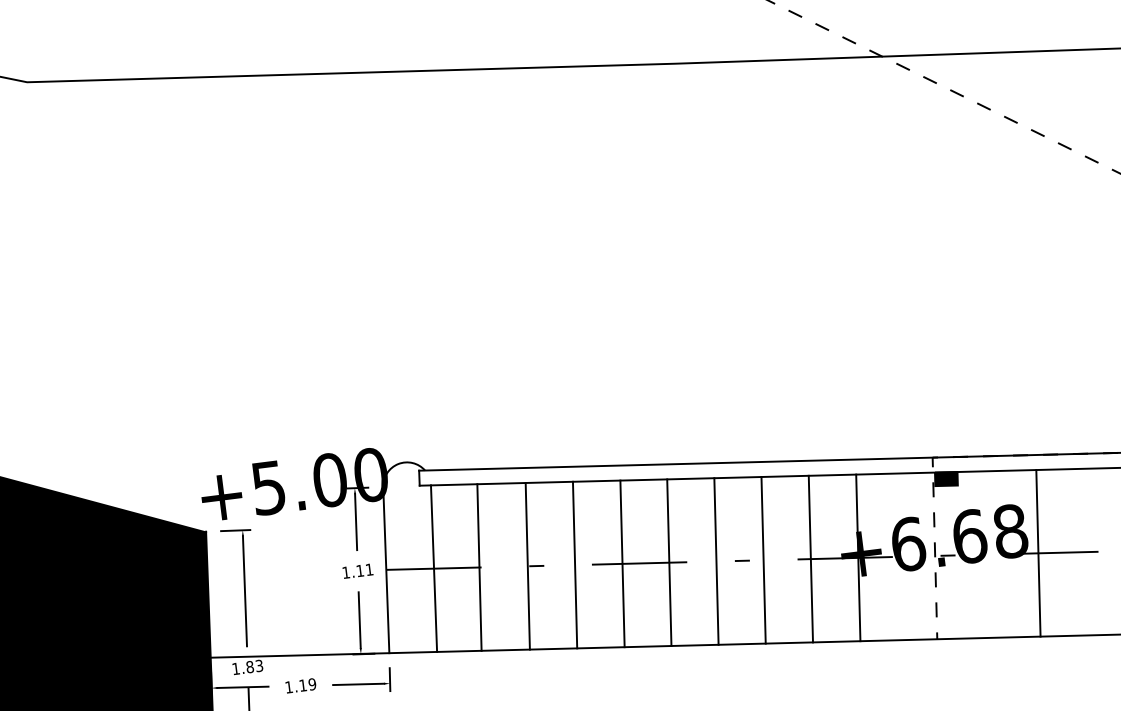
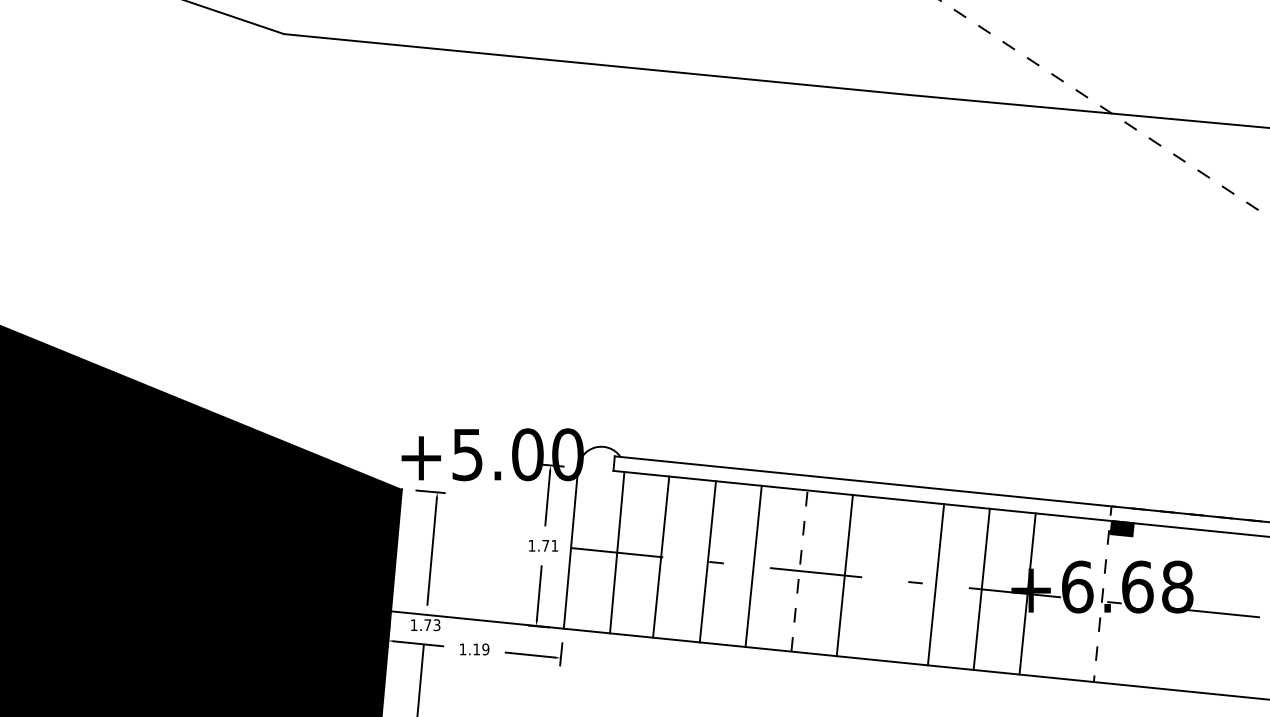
line: (1038, 553) -> (1201, 611), removed
line: (716, 560) -> (890, 579), removed
line: (622, 564) -> (799, 571), solid -> dashed
text: (359, 570) -> (545, 545), 1.11 -> 1.71
text: (249, 667) -> (427, 625), 1.83 -> 1.73

